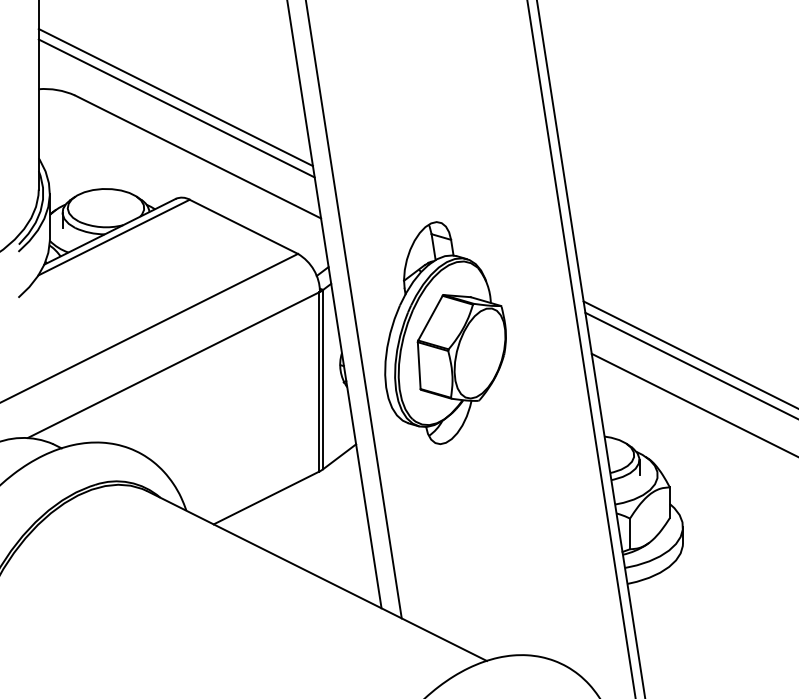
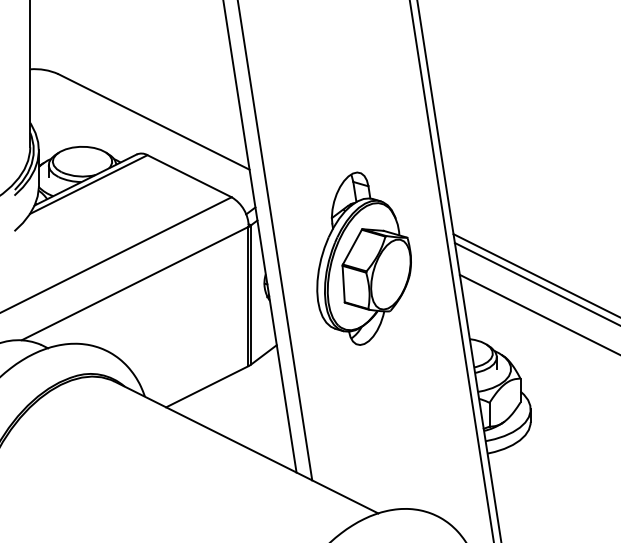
line: (175, 97) -> (136, 75), removed
line: (176, 108) -> (137, 84), removed
part: (445, 332) -> (364, 258), moved

